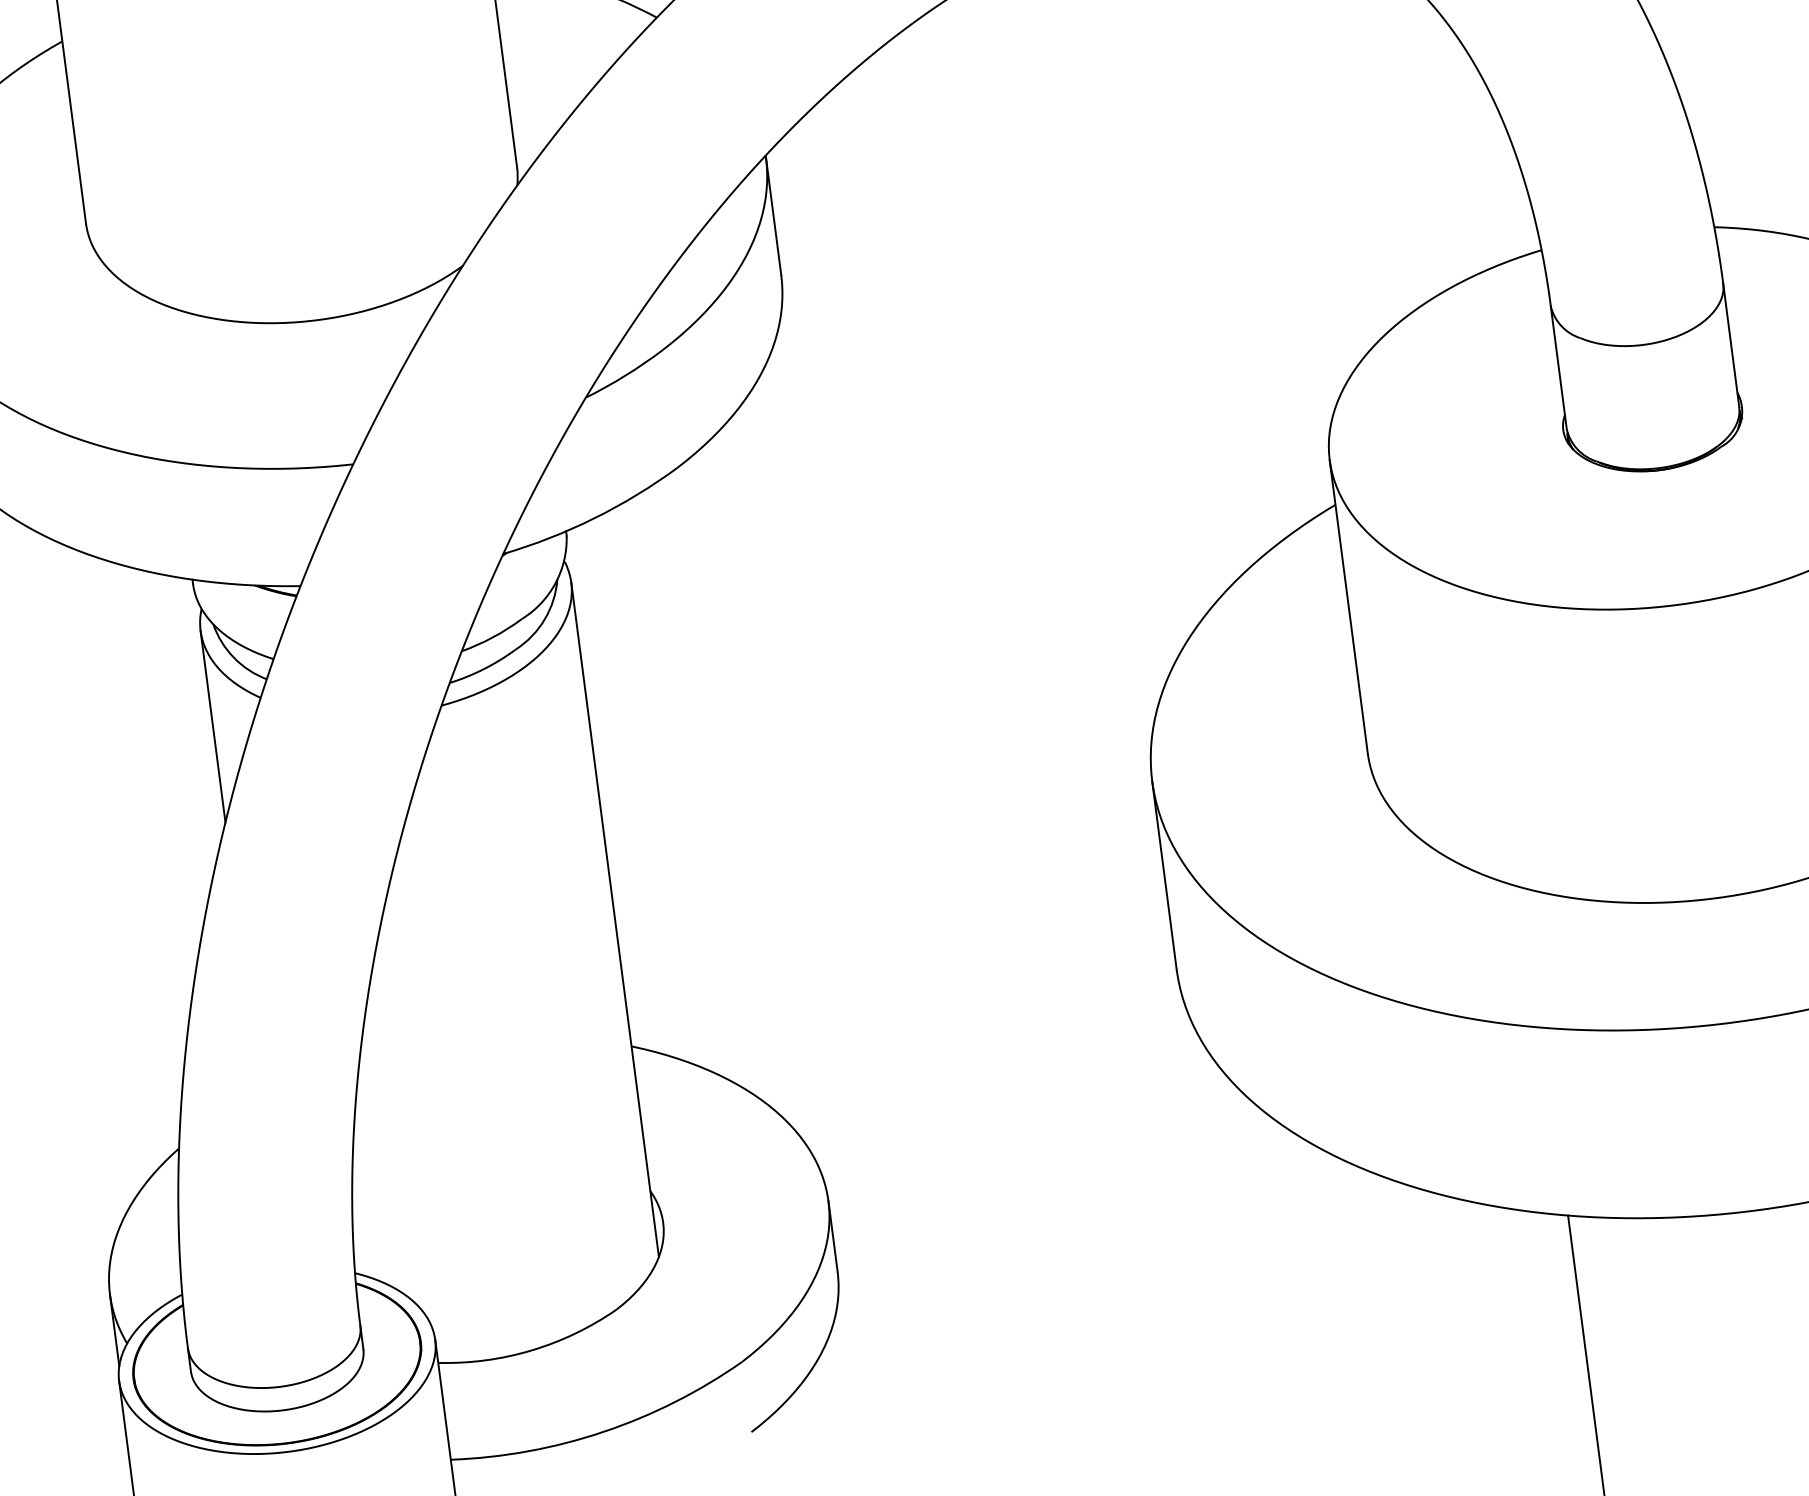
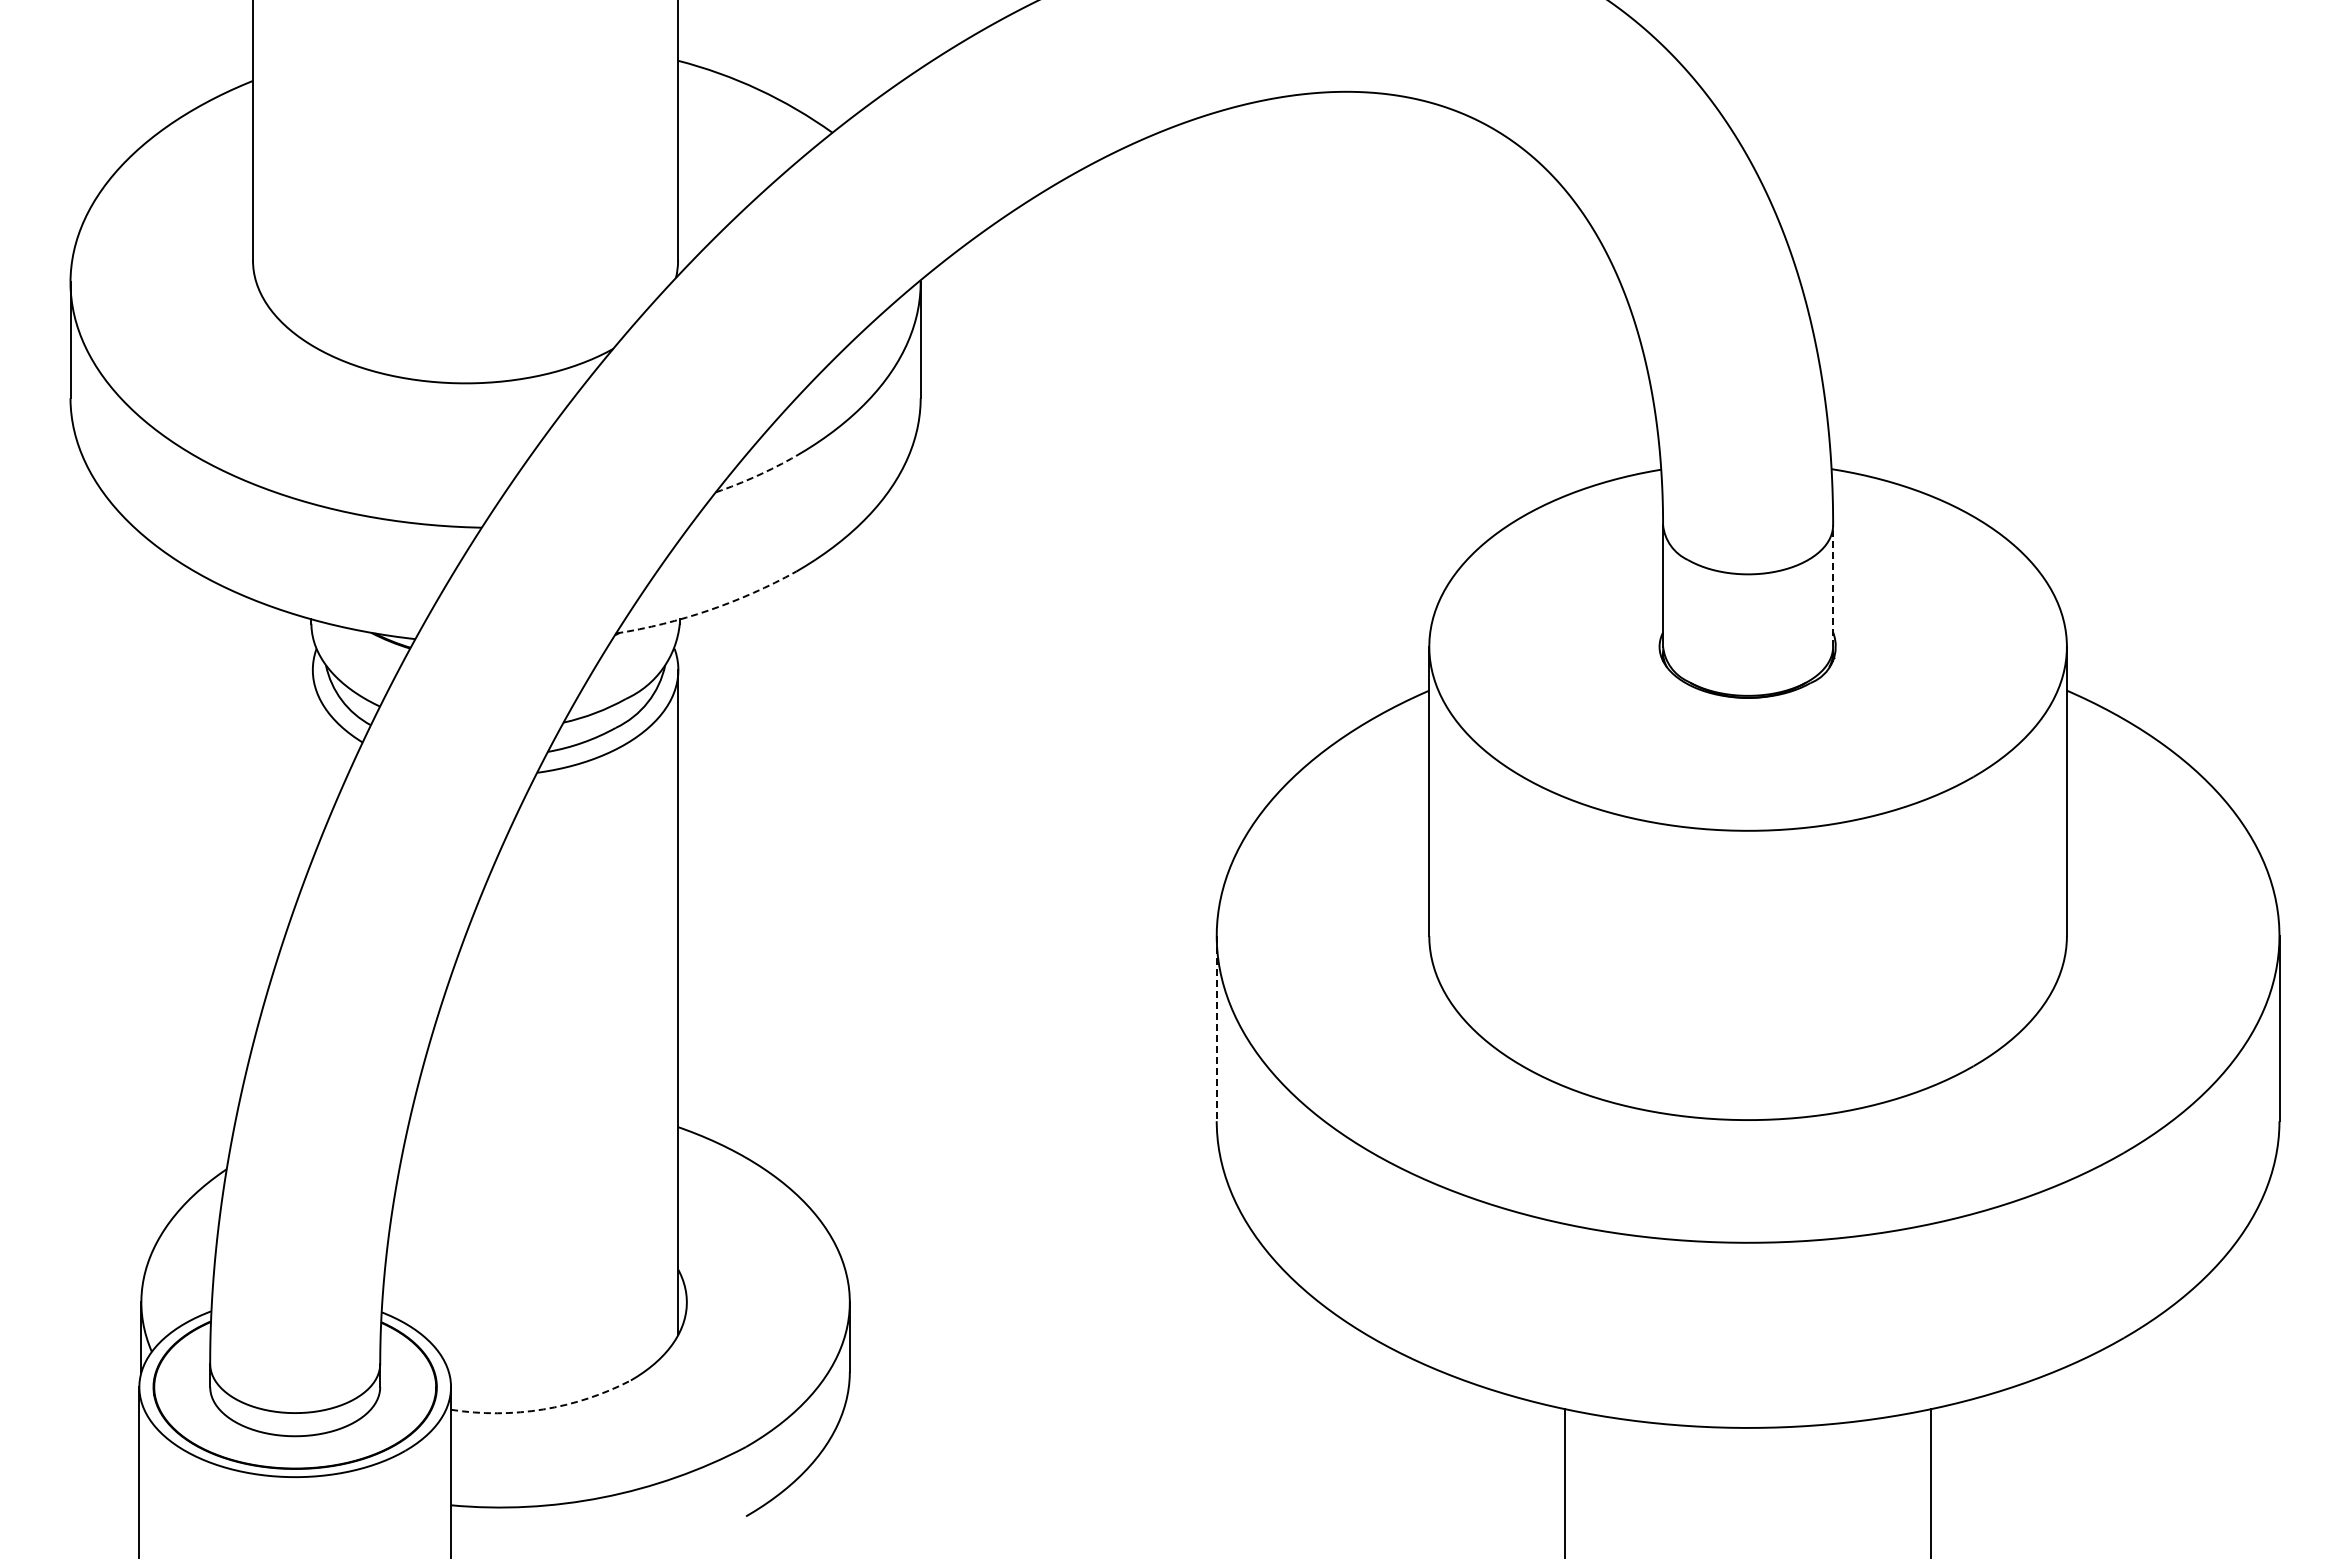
line: (1731, 345) -> (1833, 586), solid -> dashed
arc: (624, 375) -> (756, 475), solid -> dashed
arc: (594, 518) -> (708, 610), solid -> dashed
line: (212, 726) -> (312, 764), removed
line: (1164, 875) -> (1216, 1028), solid -> dashed
arc: (531, 1350) -> (543, 1409), solid -> dashed

